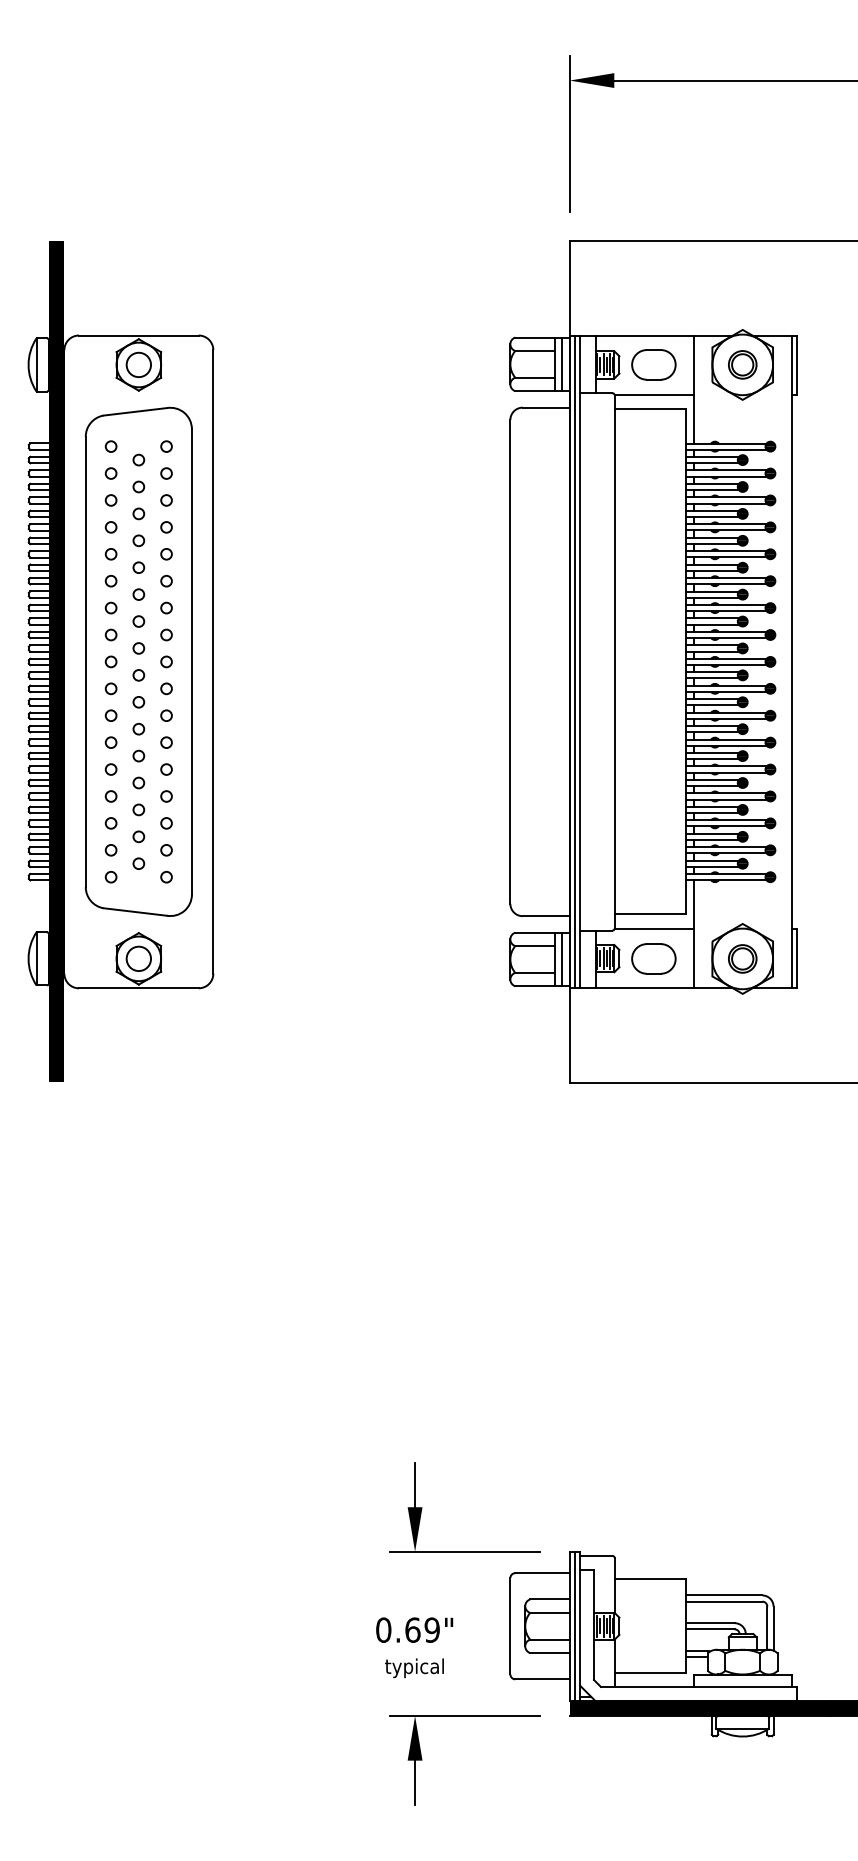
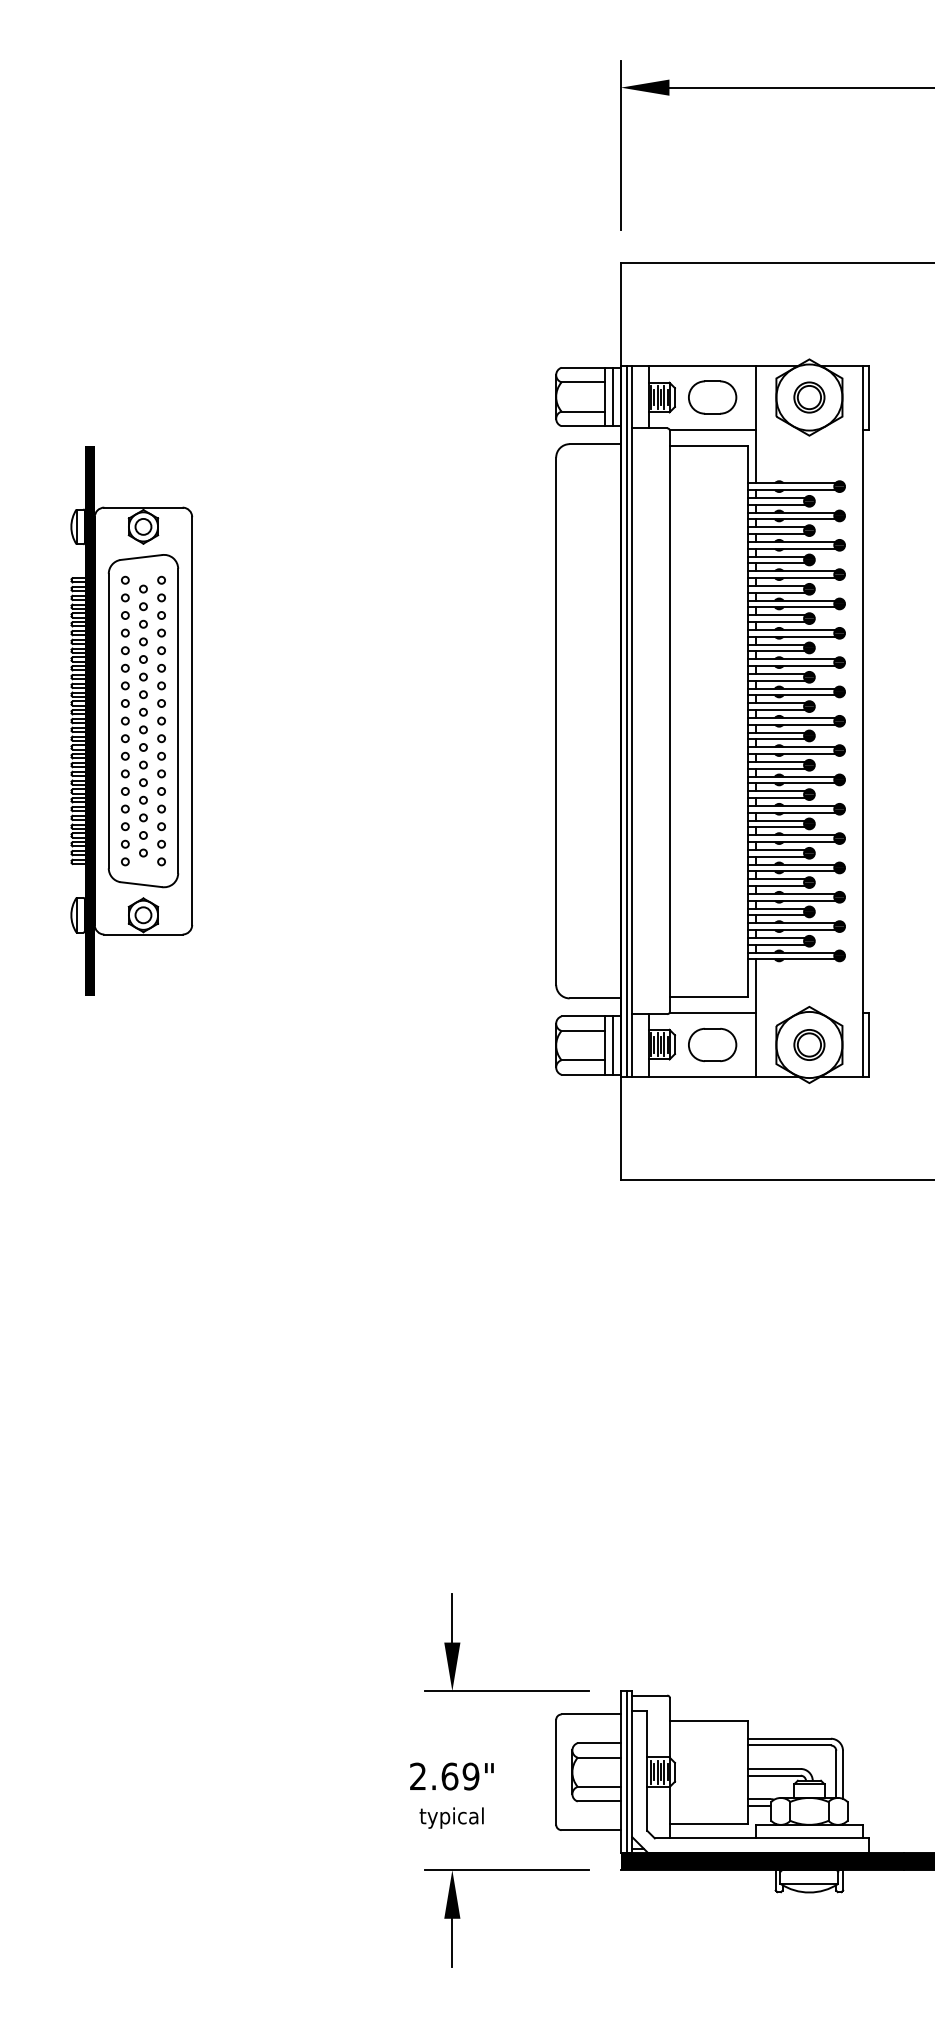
part: (120, 661) -> (131, 720), size x0.6
text: (383, 1629) -> (417, 1775), 0.69" -> 2.69"

